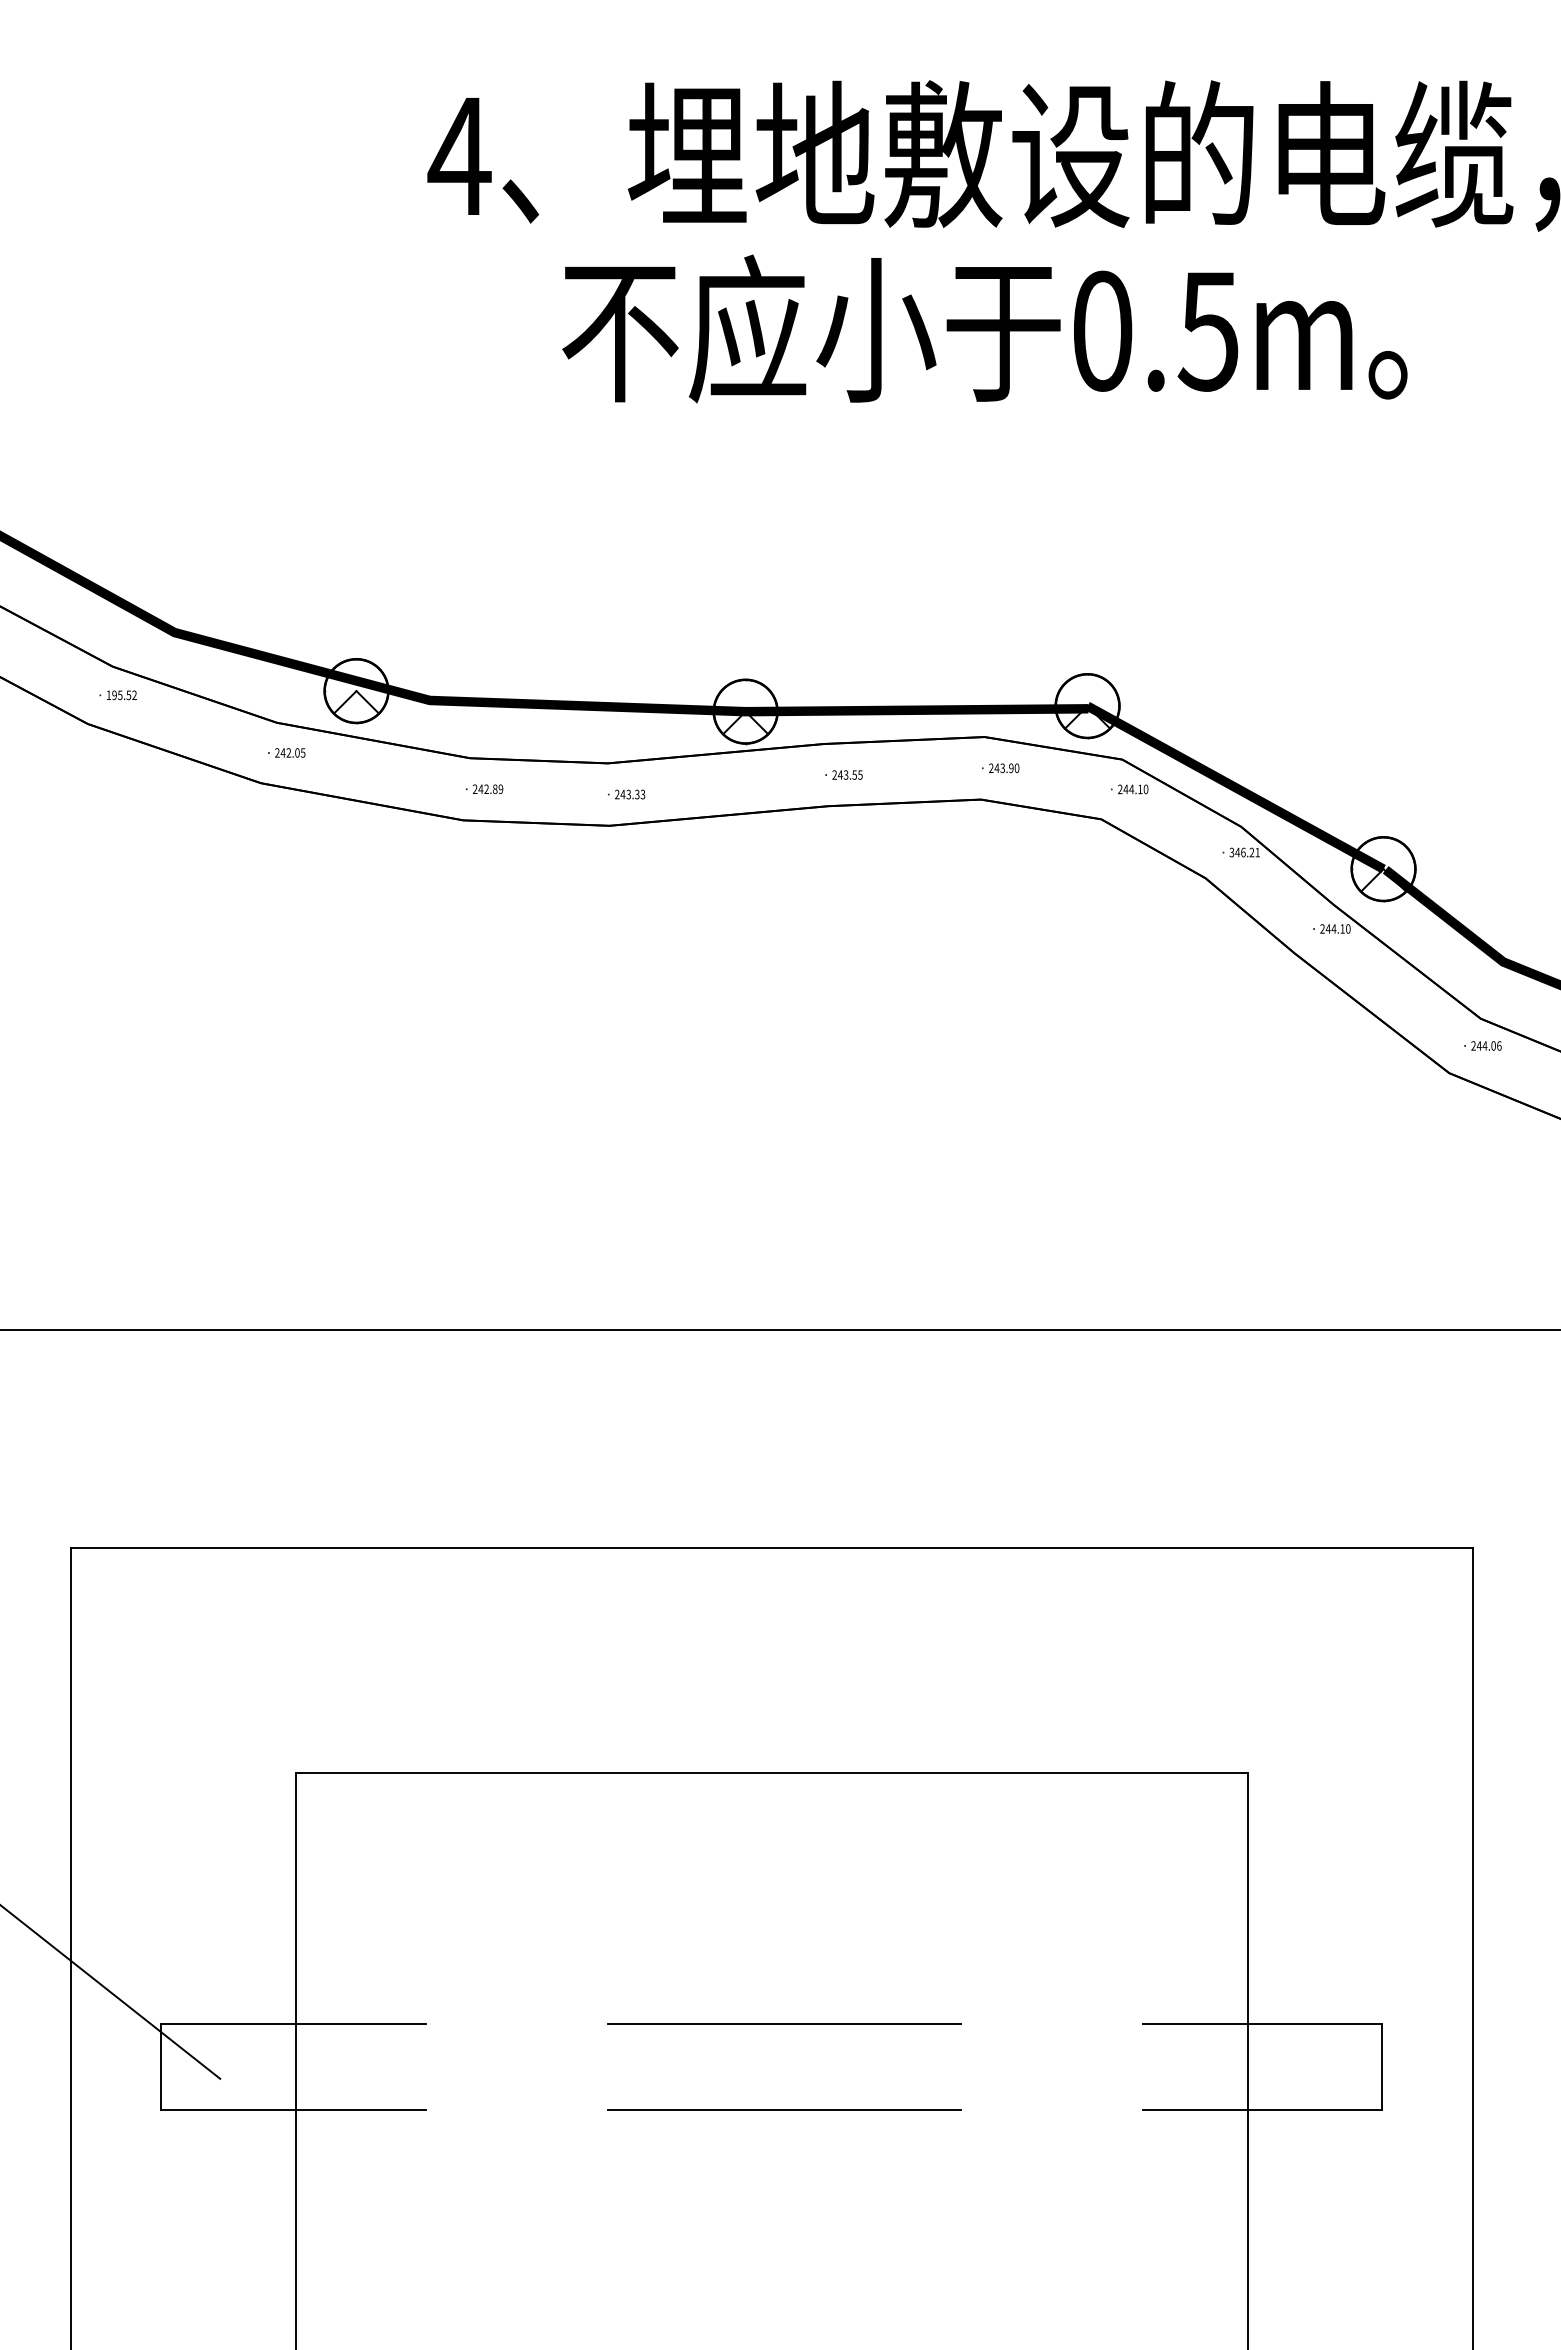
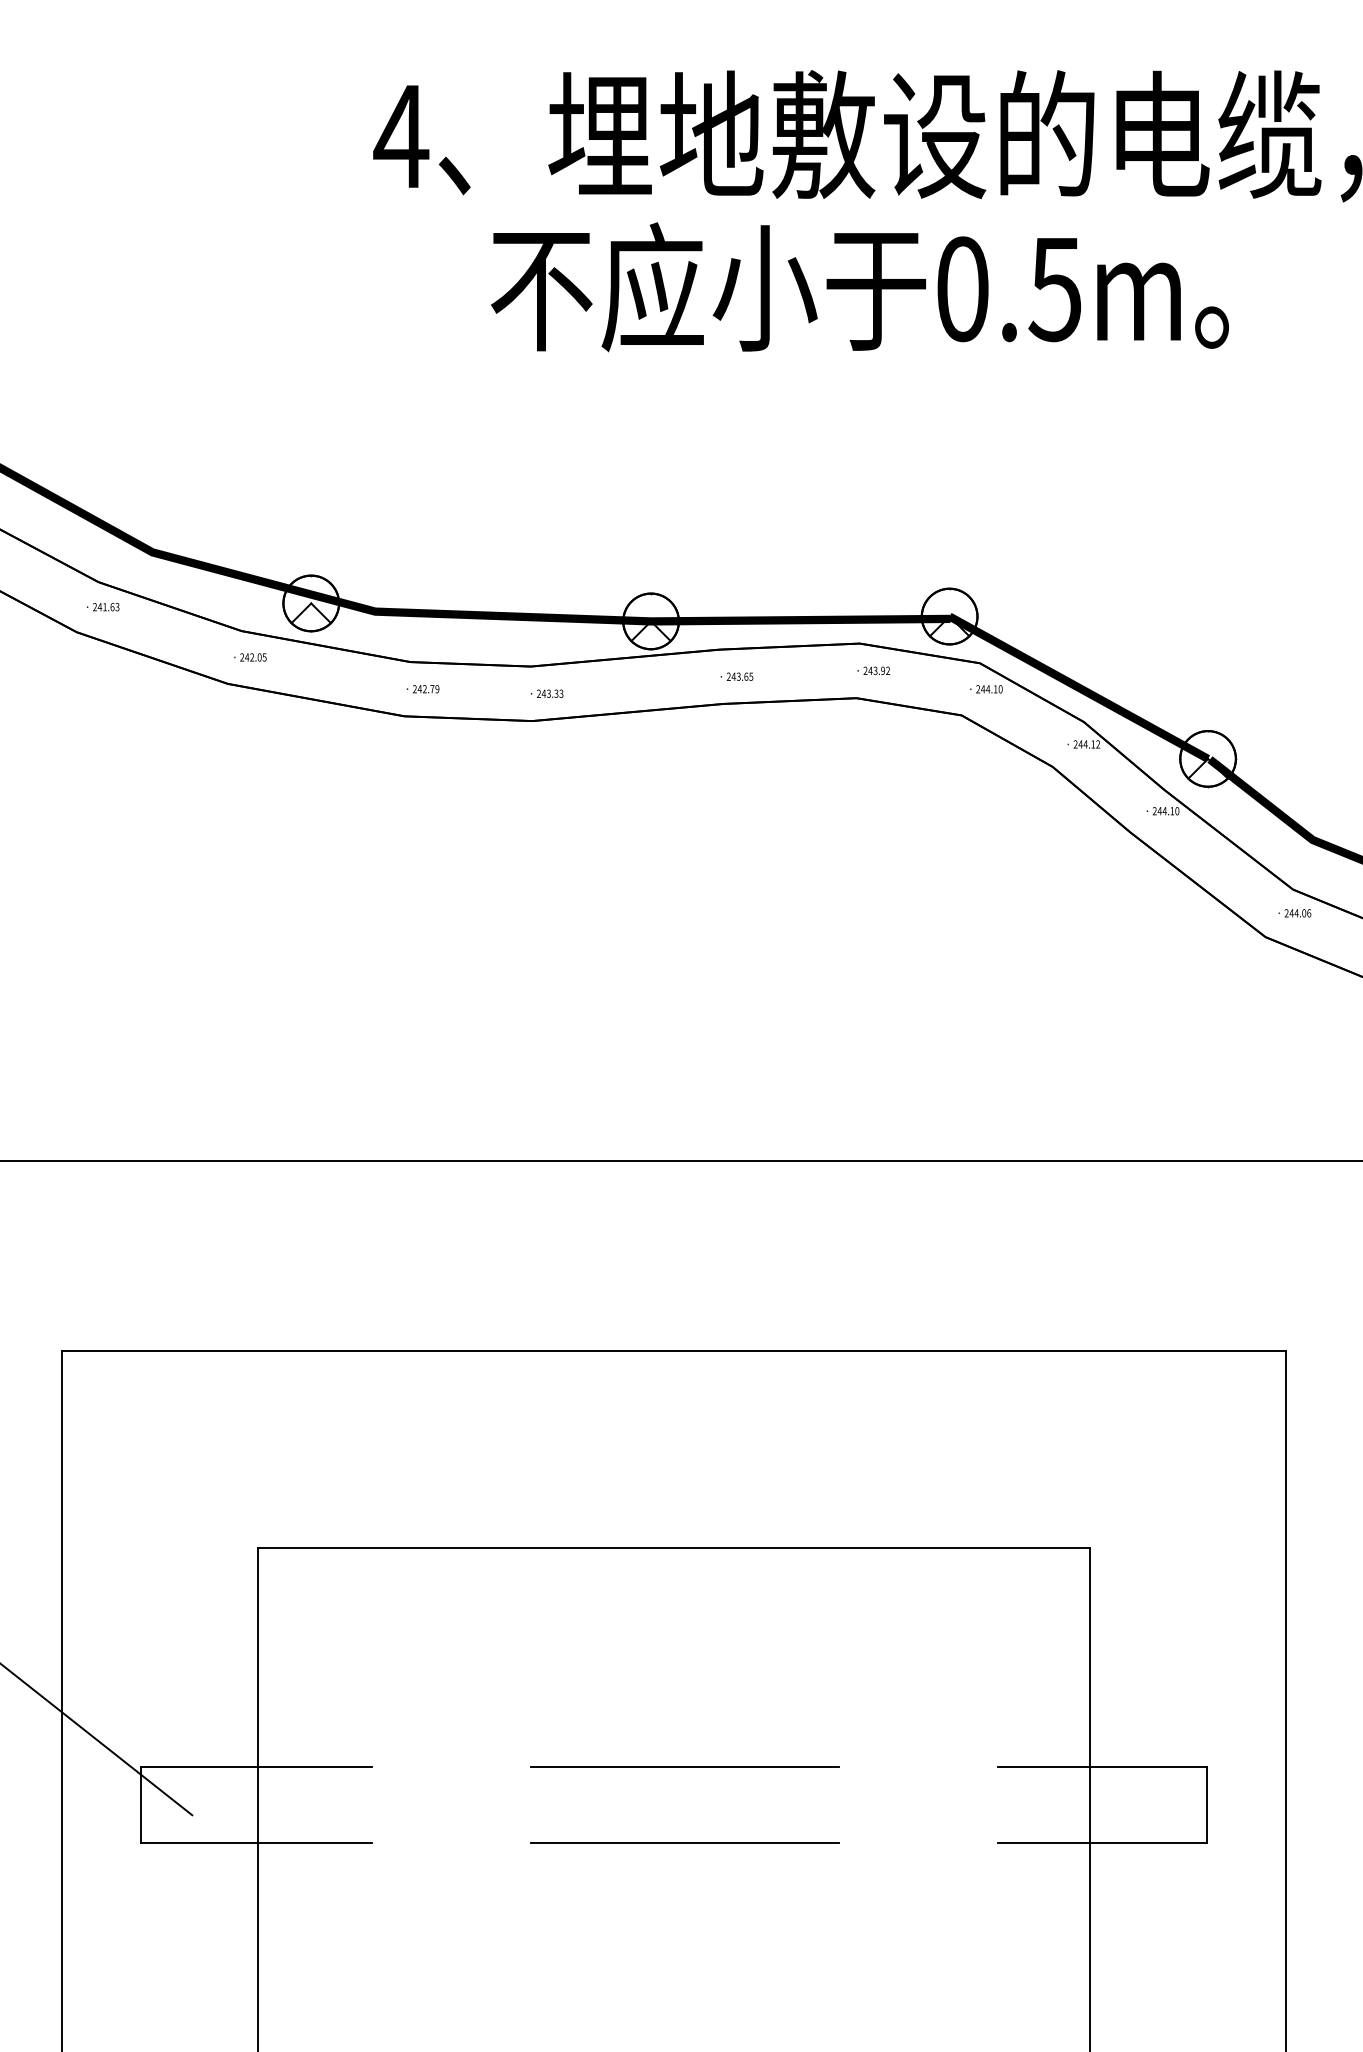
text: (121, 695) -> (106, 607), 195.52 -> 241.63
text: (1016, 767) -> (887, 670), 243.90 -> 243.92
text: (854, 774) -> (746, 676), 243.55 -> 243.65
text: (495, 789) -> (432, 689), 242.89 -> 242.79
text: (1244, 852) -> (1086, 744), 346.21 -> 244.12

